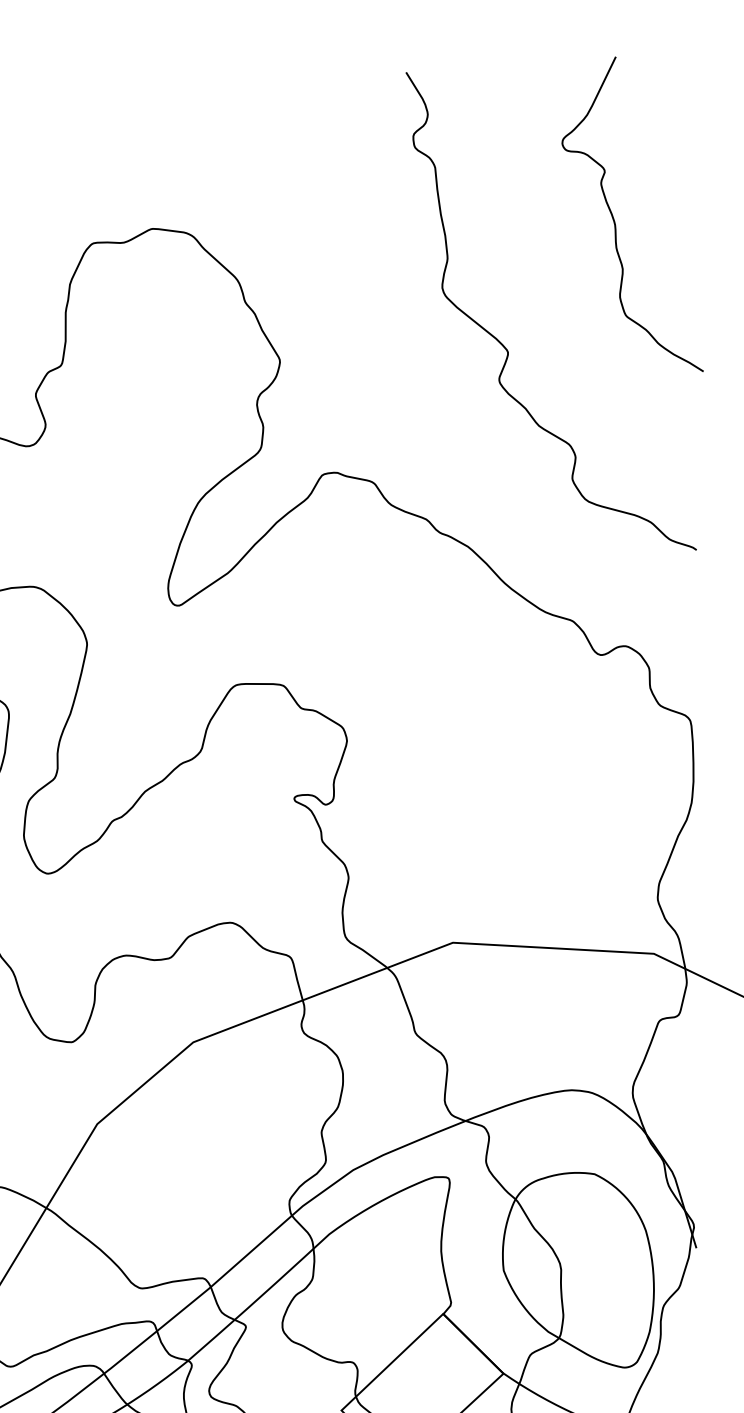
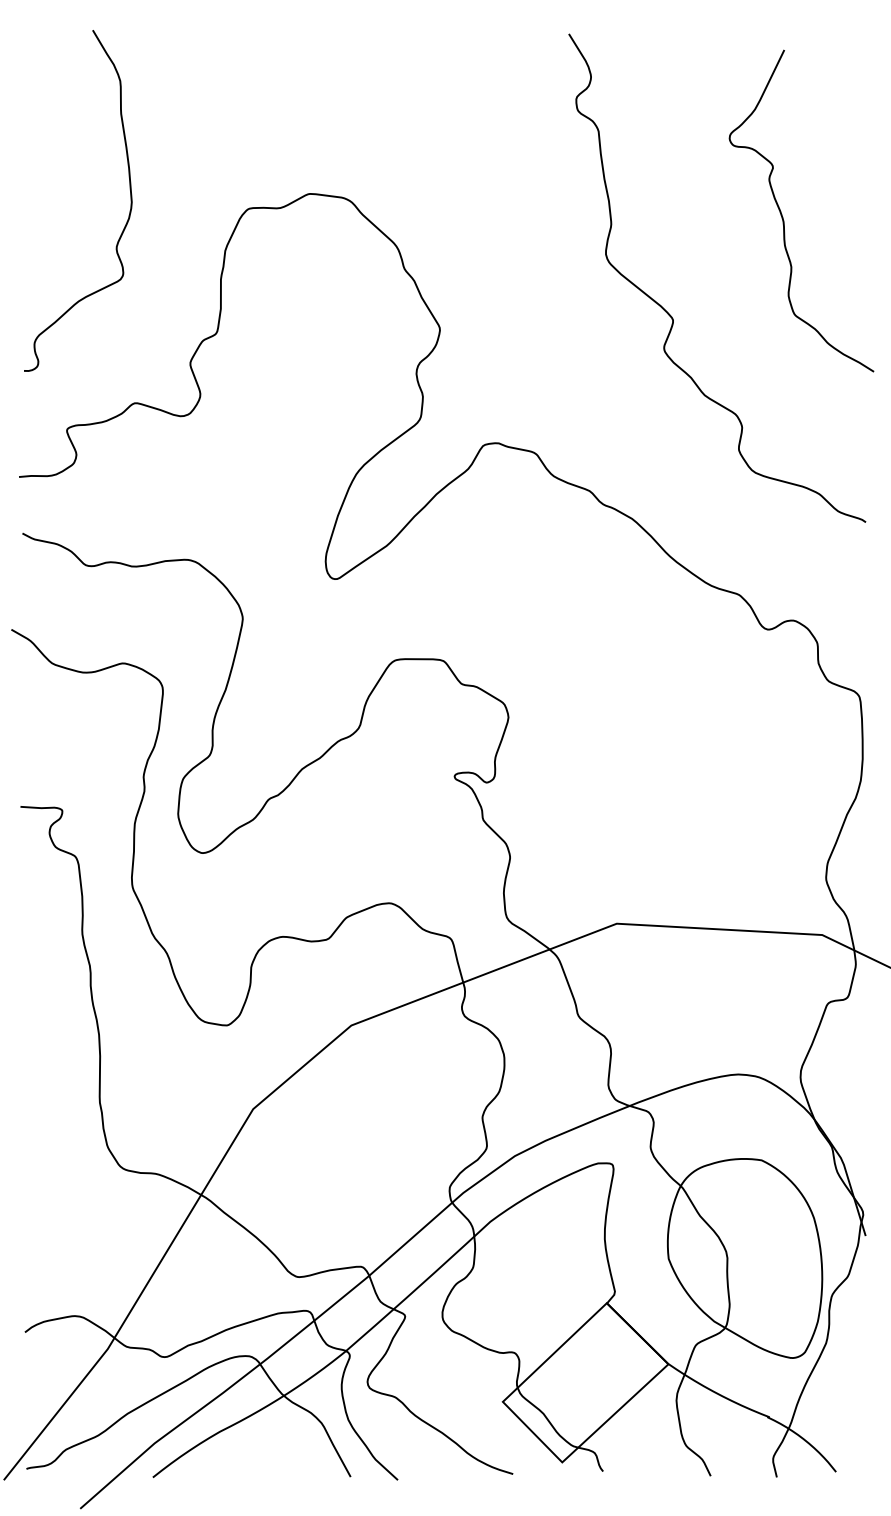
curve: (615, 220) -> (783, 217), moved

